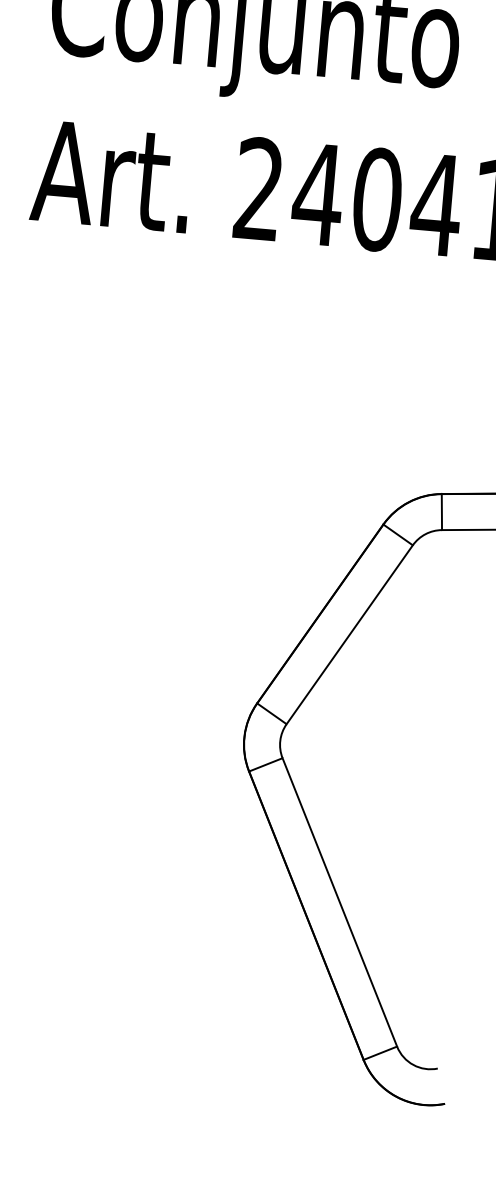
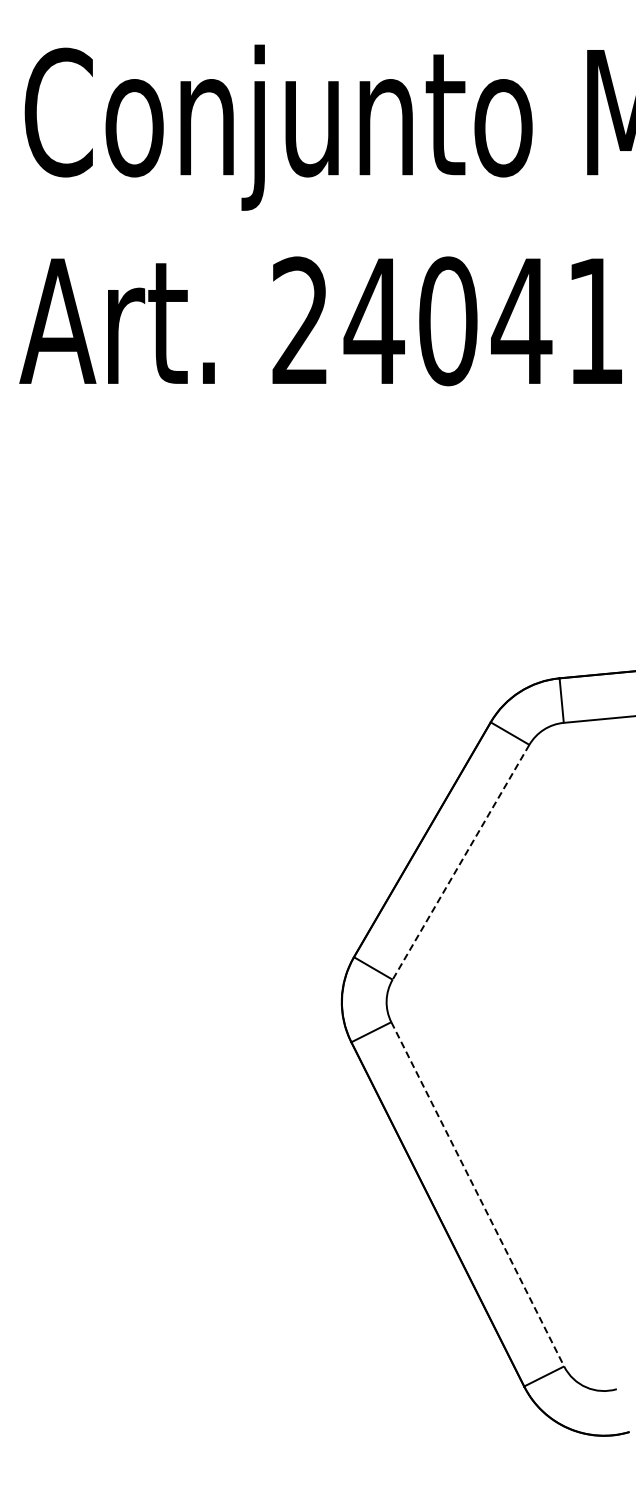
line: (350, 634) -> (461, 862), solid -> dashed
line: (339, 902) -> (477, 1194), solid -> dashed

